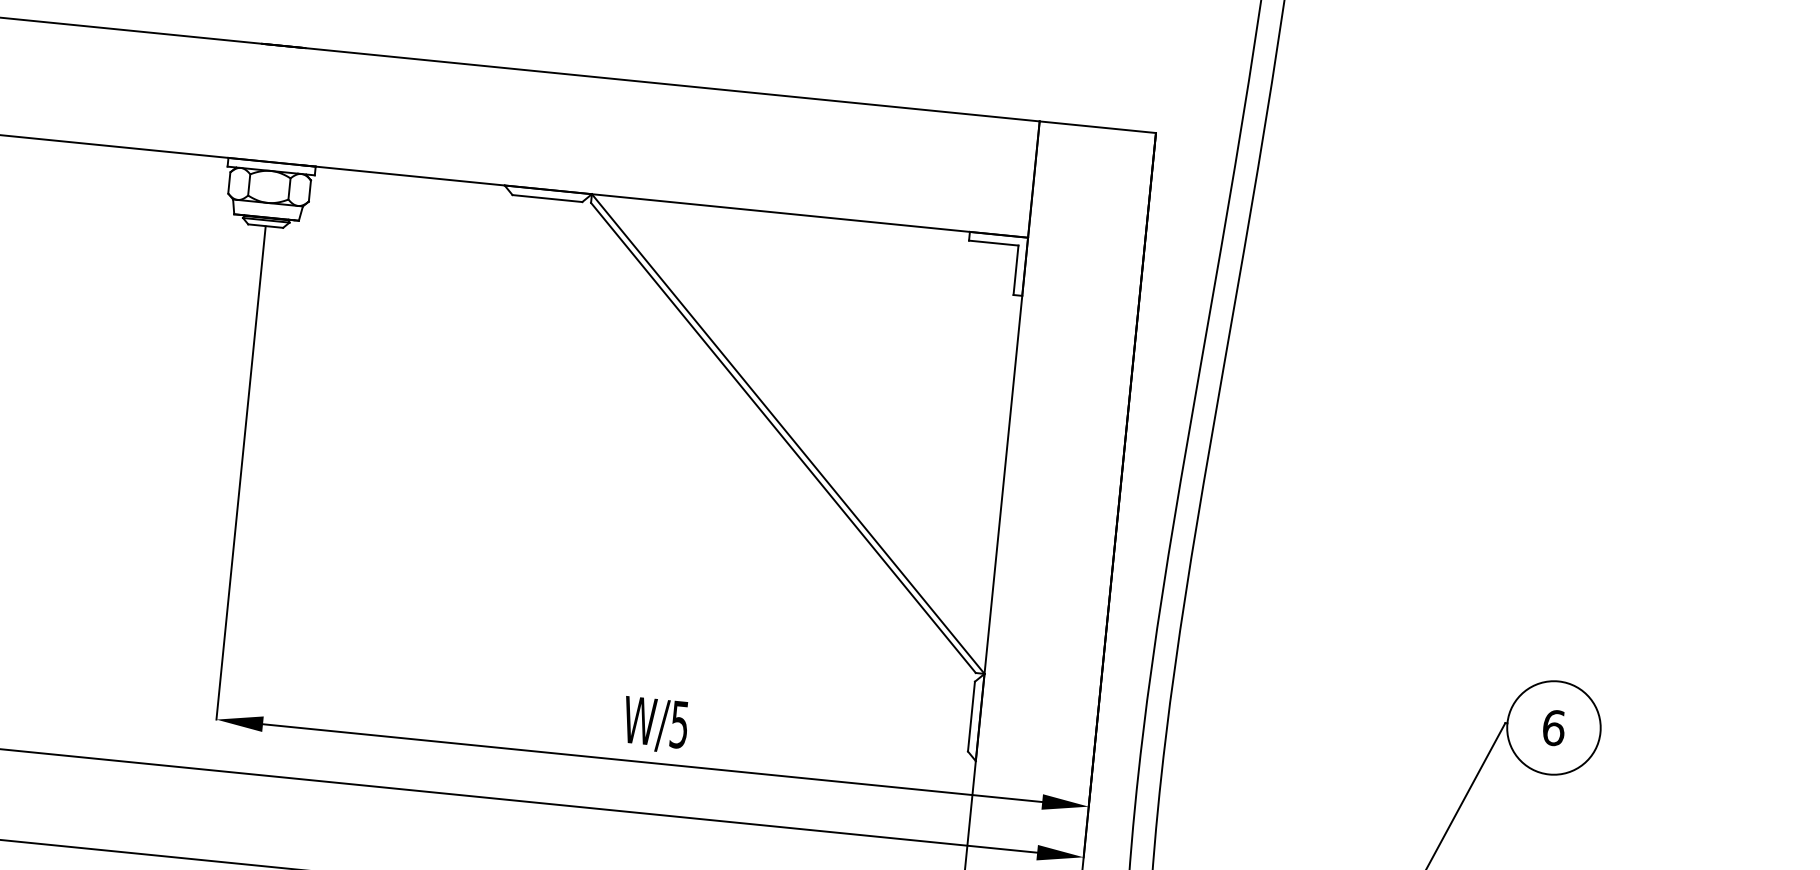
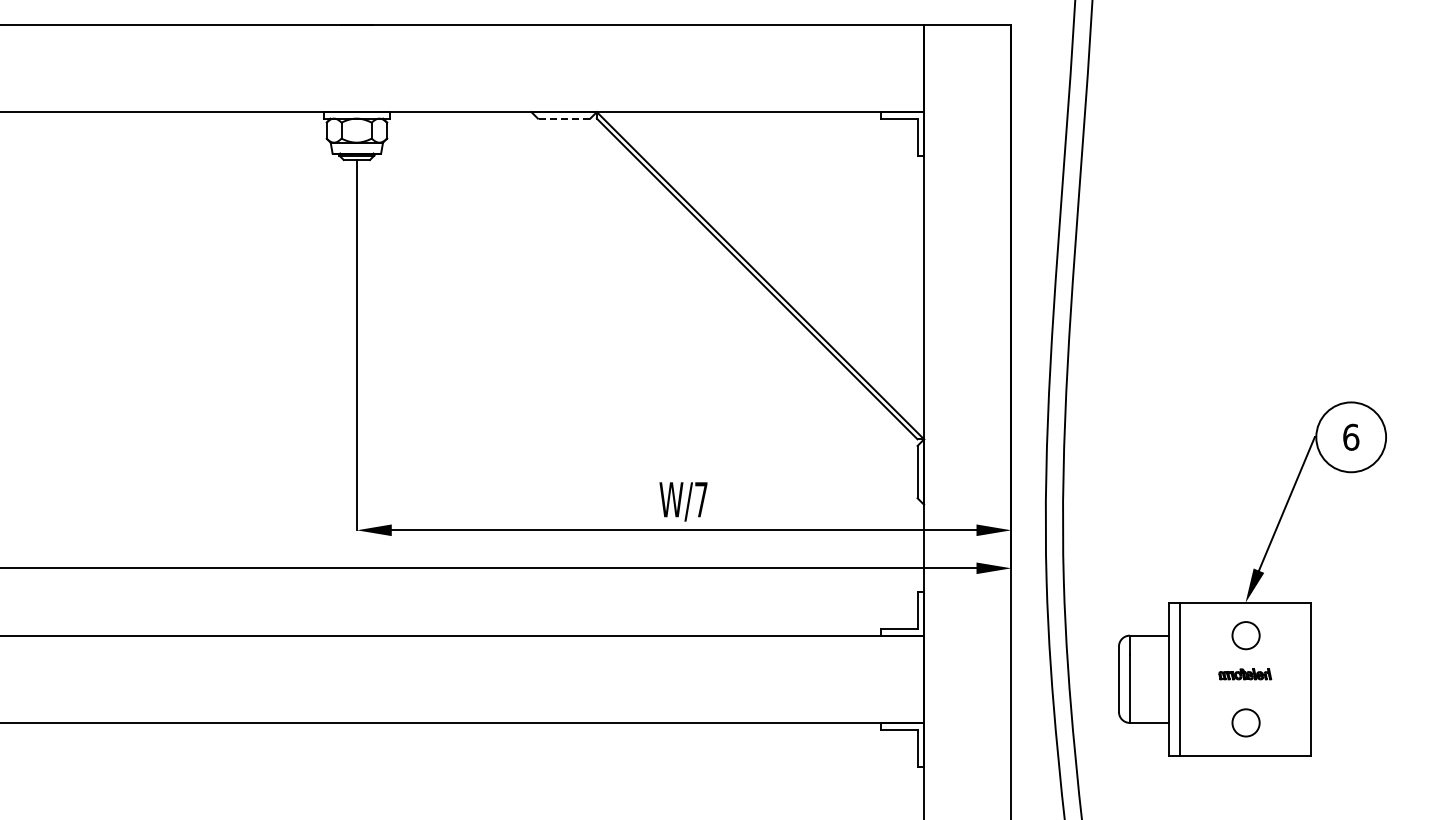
line: (546, 198) -> (563, 118), solid -> dashed
text: (679, 724) -> (701, 499), W/5 -> W/7

